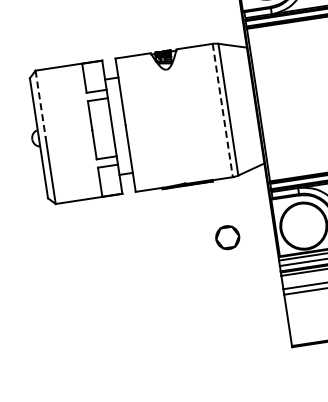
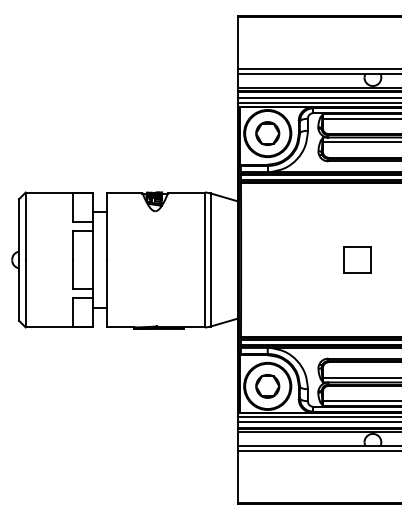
line: (40, 104) -> (25, 226), dashed -> solid
line: (222, 111) -> (204, 260), dashed -> solid
part: (227, 237) -> (267, 386), moved

